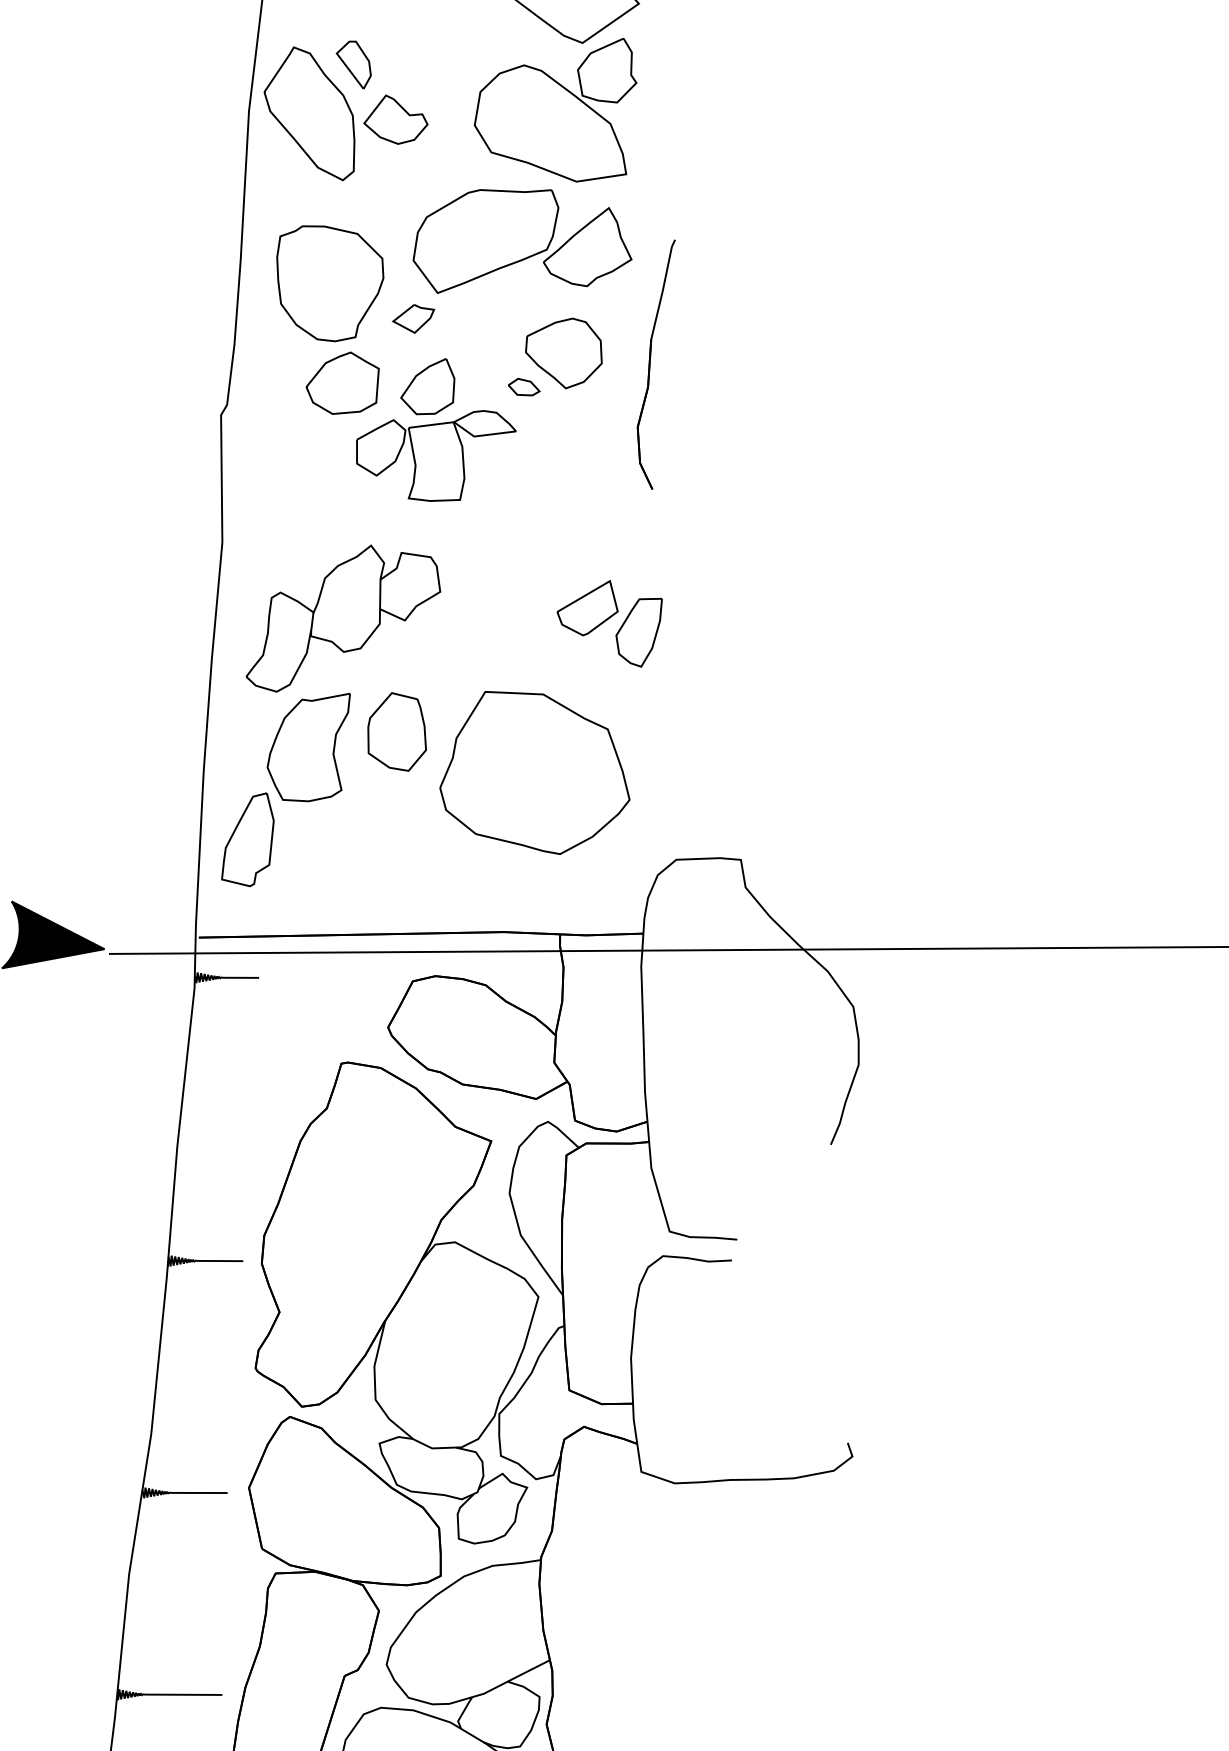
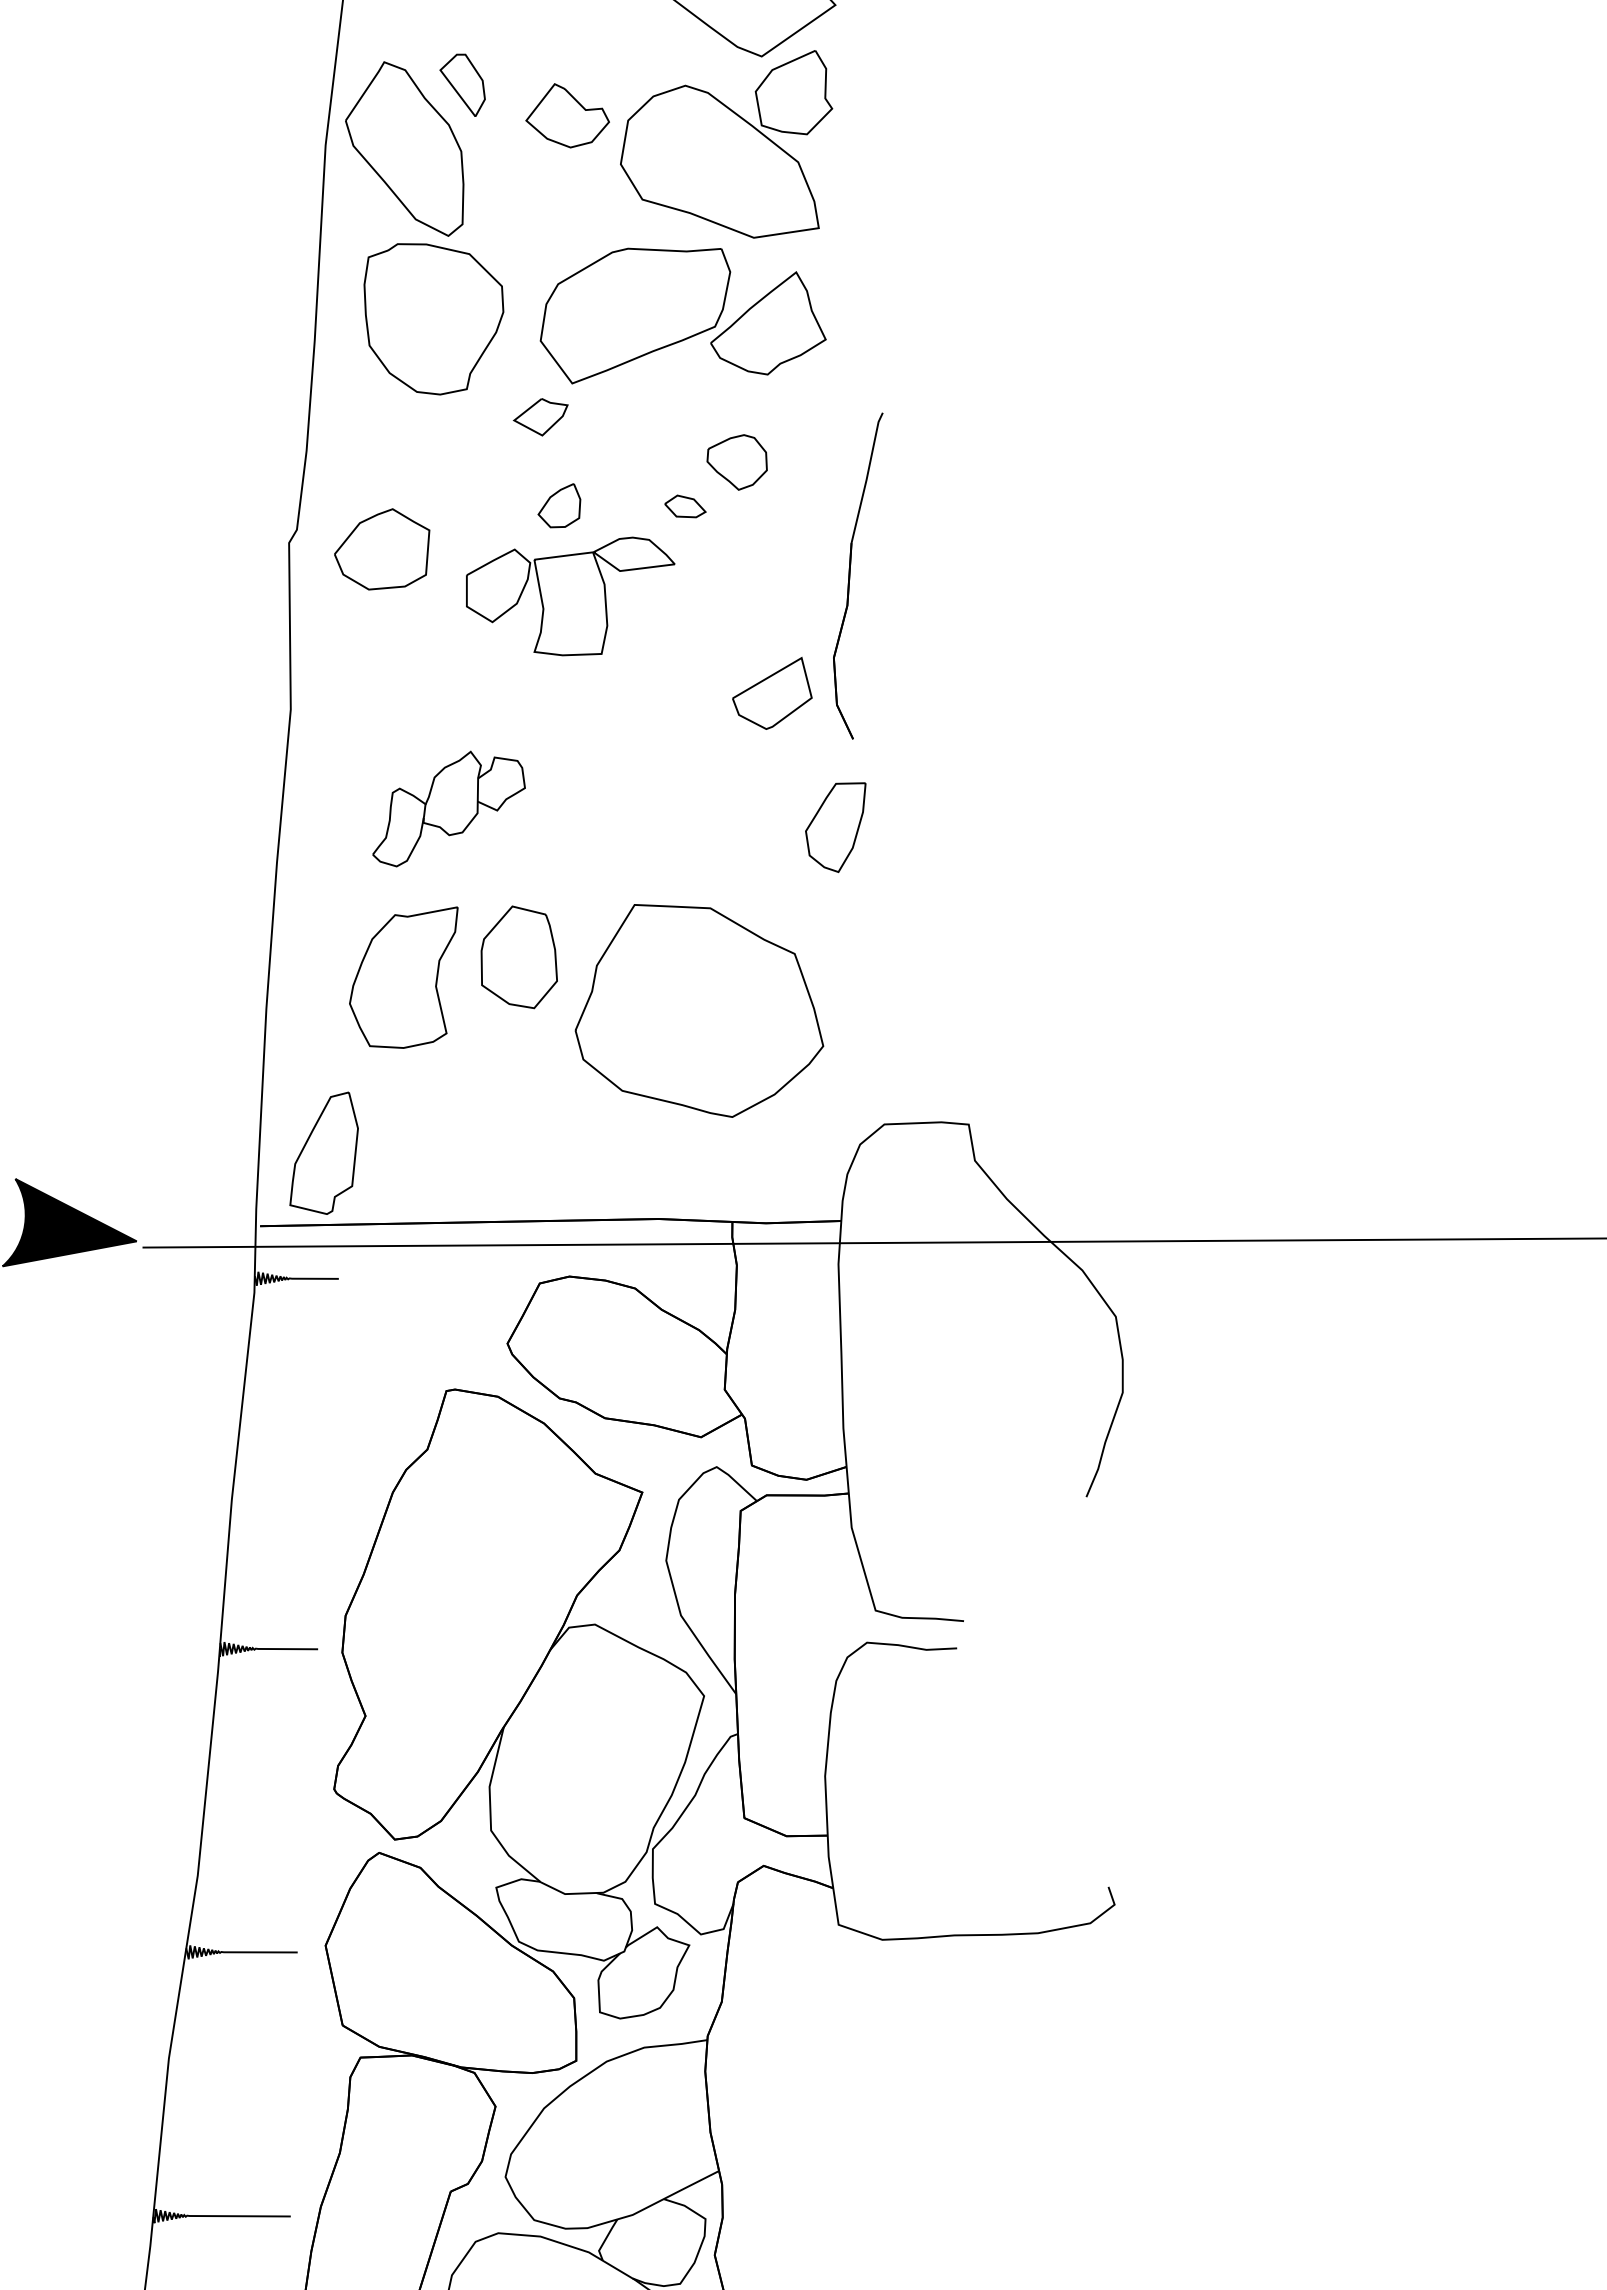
part: (395, 119) -> (567, 115), moved
part: (329, 283) -> (433, 319), moved
part: (563, 353) -> (736, 462), size x0.6
part: (650, 364) -> (850, 575), moved
part: (342, 383) -> (382, 549), moved
part: (427, 386) -> (559, 505), size x0.6
part: (587, 607) -> (772, 692), moved
part: (342, 618) -> (448, 808), size x0.6
part: (247, 839) -> (323, 1152), moved

